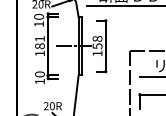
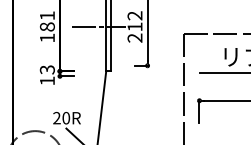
text: (97, 46) -> (134, 27), 158 -> 212
text: (39, 74) -> (46, 69), 10 -> 13

